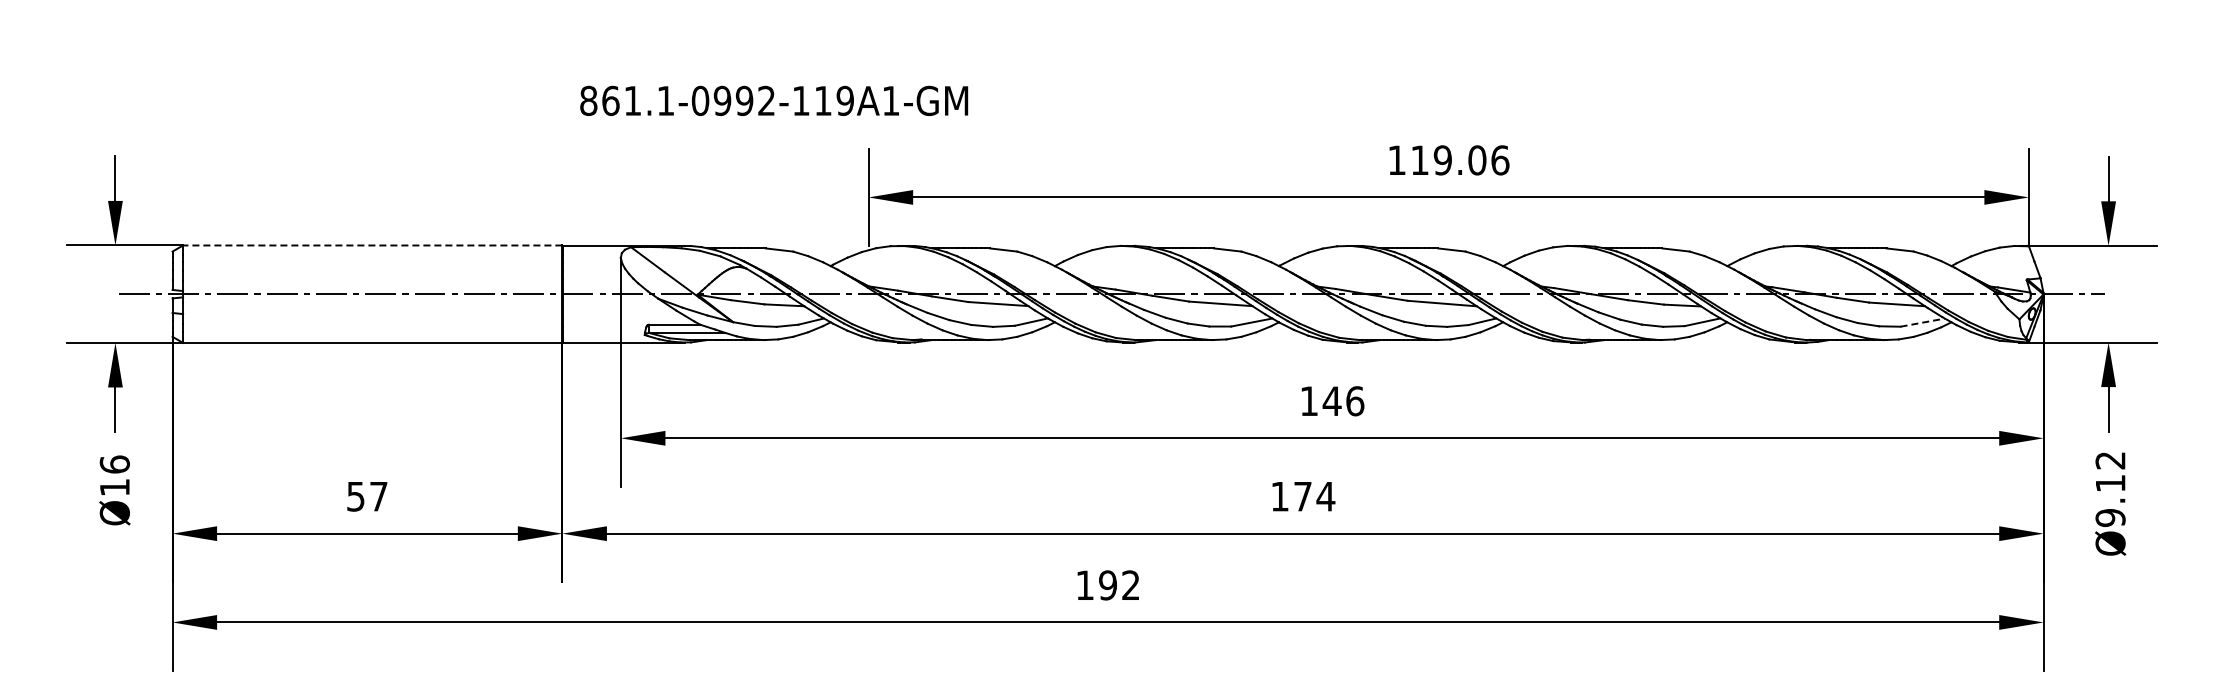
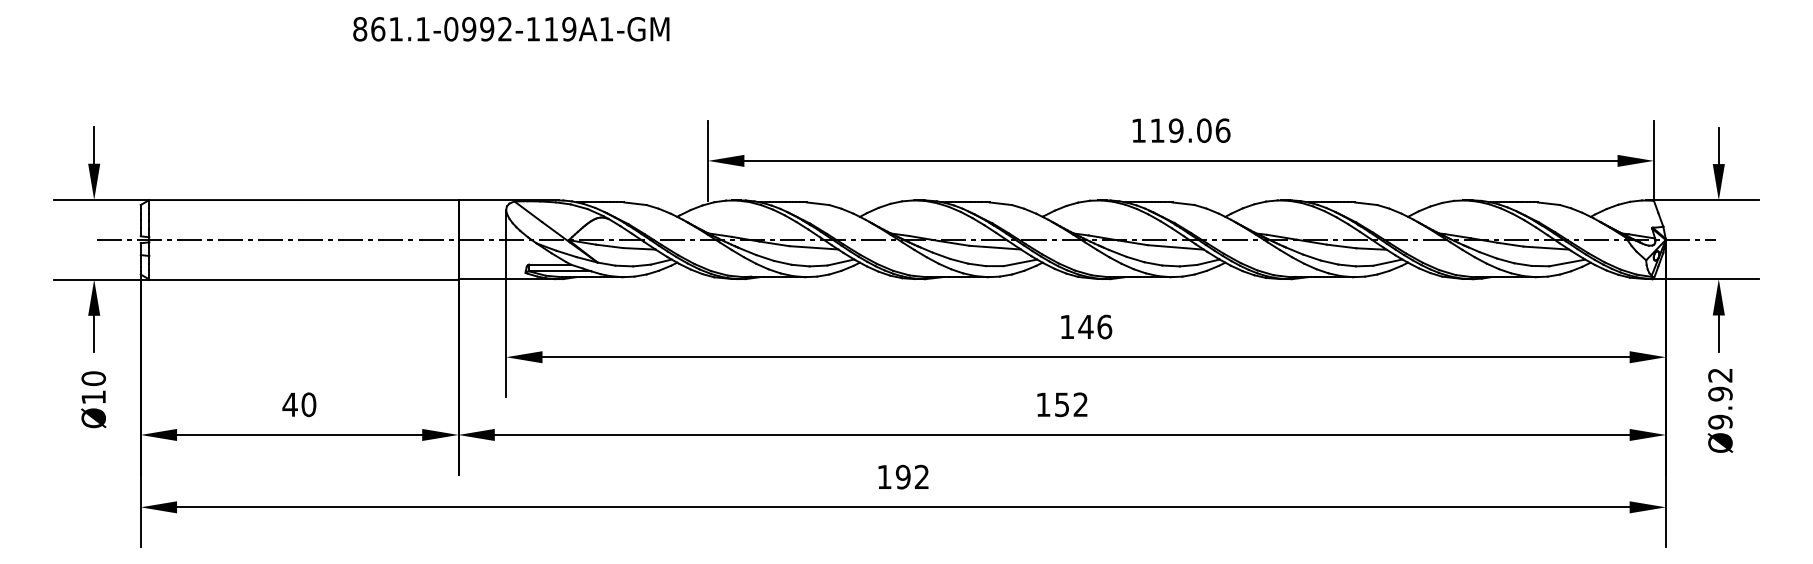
text: (774, 100) -> (511, 28), moved
line: (372, 245) -> (303, 200), dashed -> solid
line: (1923, 322) -> (1567, 262), dashed -> solid
text: (114, 464) -> (93, 378), Ø16 -> Ø10
text: (2110, 483) -> (1720, 394), Ø9.12 -> Ø9.92
text: (366, 496) -> (298, 404), 57 -> 40
text: (1314, 496) -> (1071, 404), 174 -> 152

